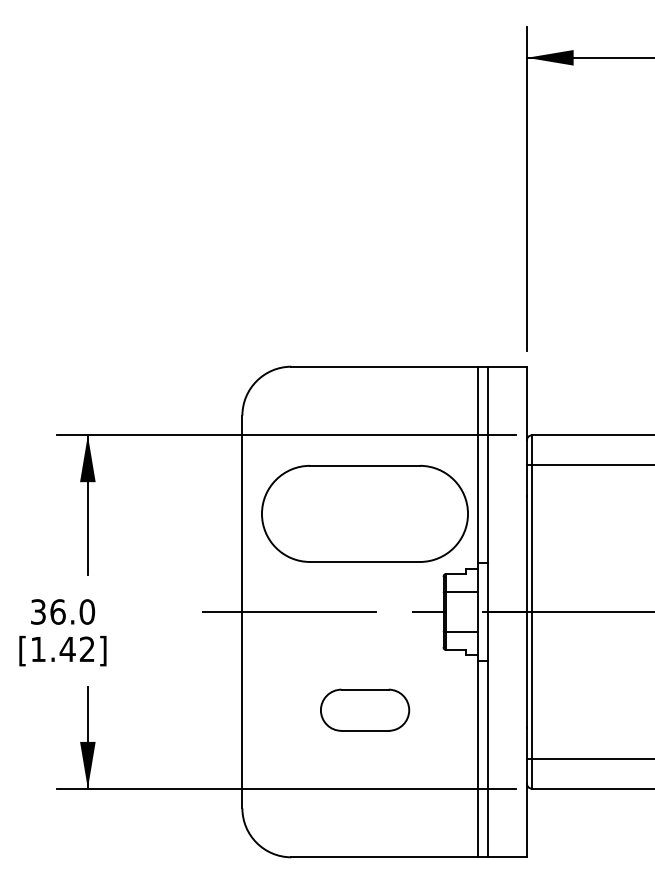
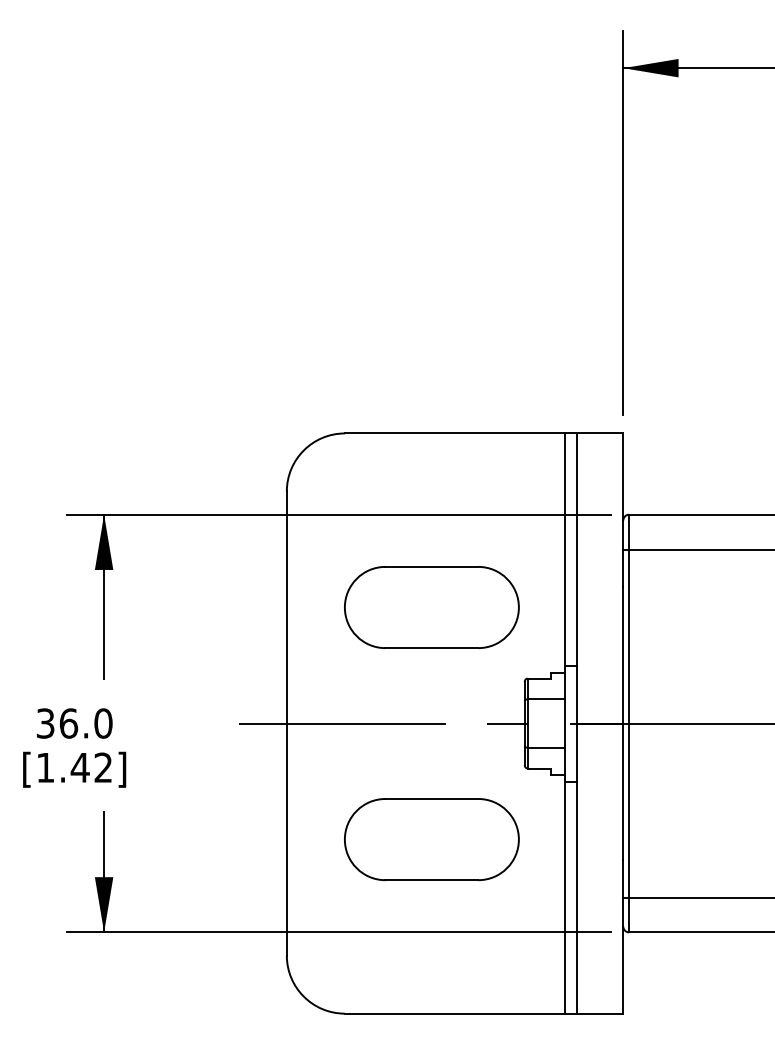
part: (364, 513) -> (431, 607), size x0.71
part: (364, 710) -> (431, 839), size x1.67

